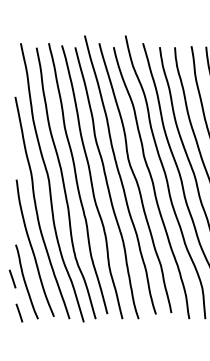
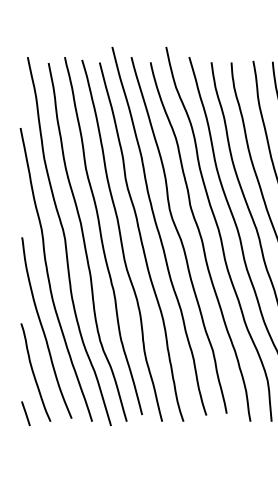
line: (12, 278) -> (16, 368), removed

